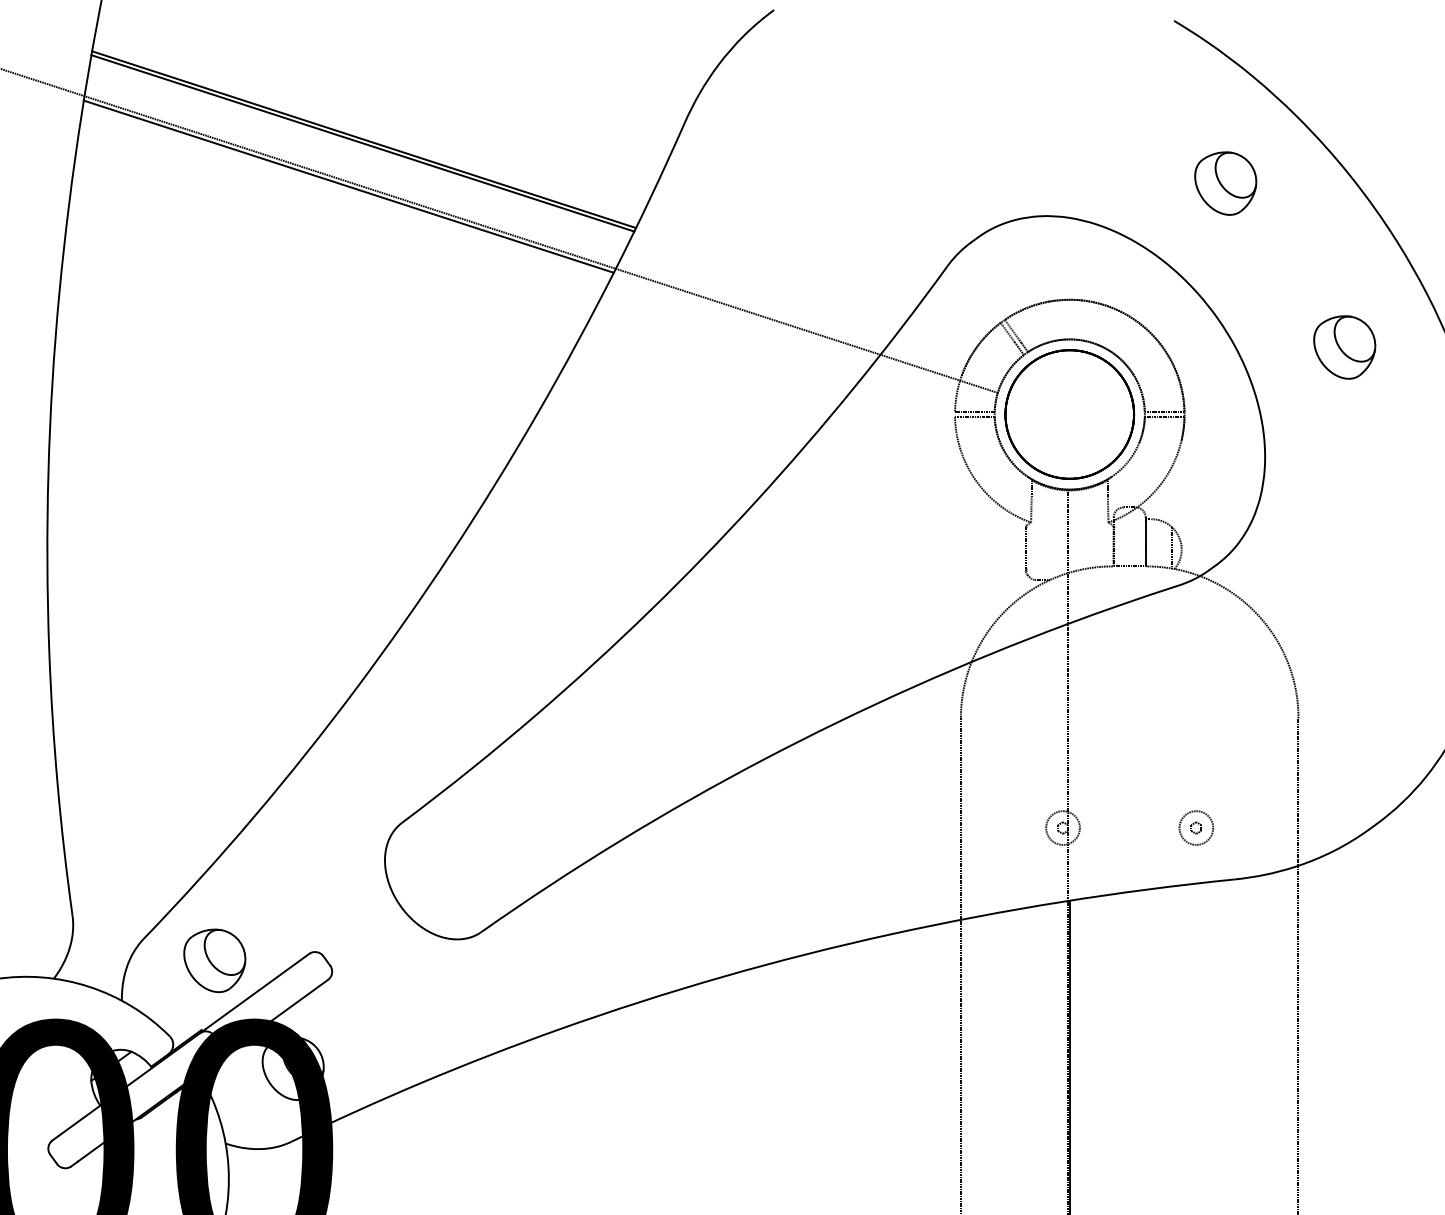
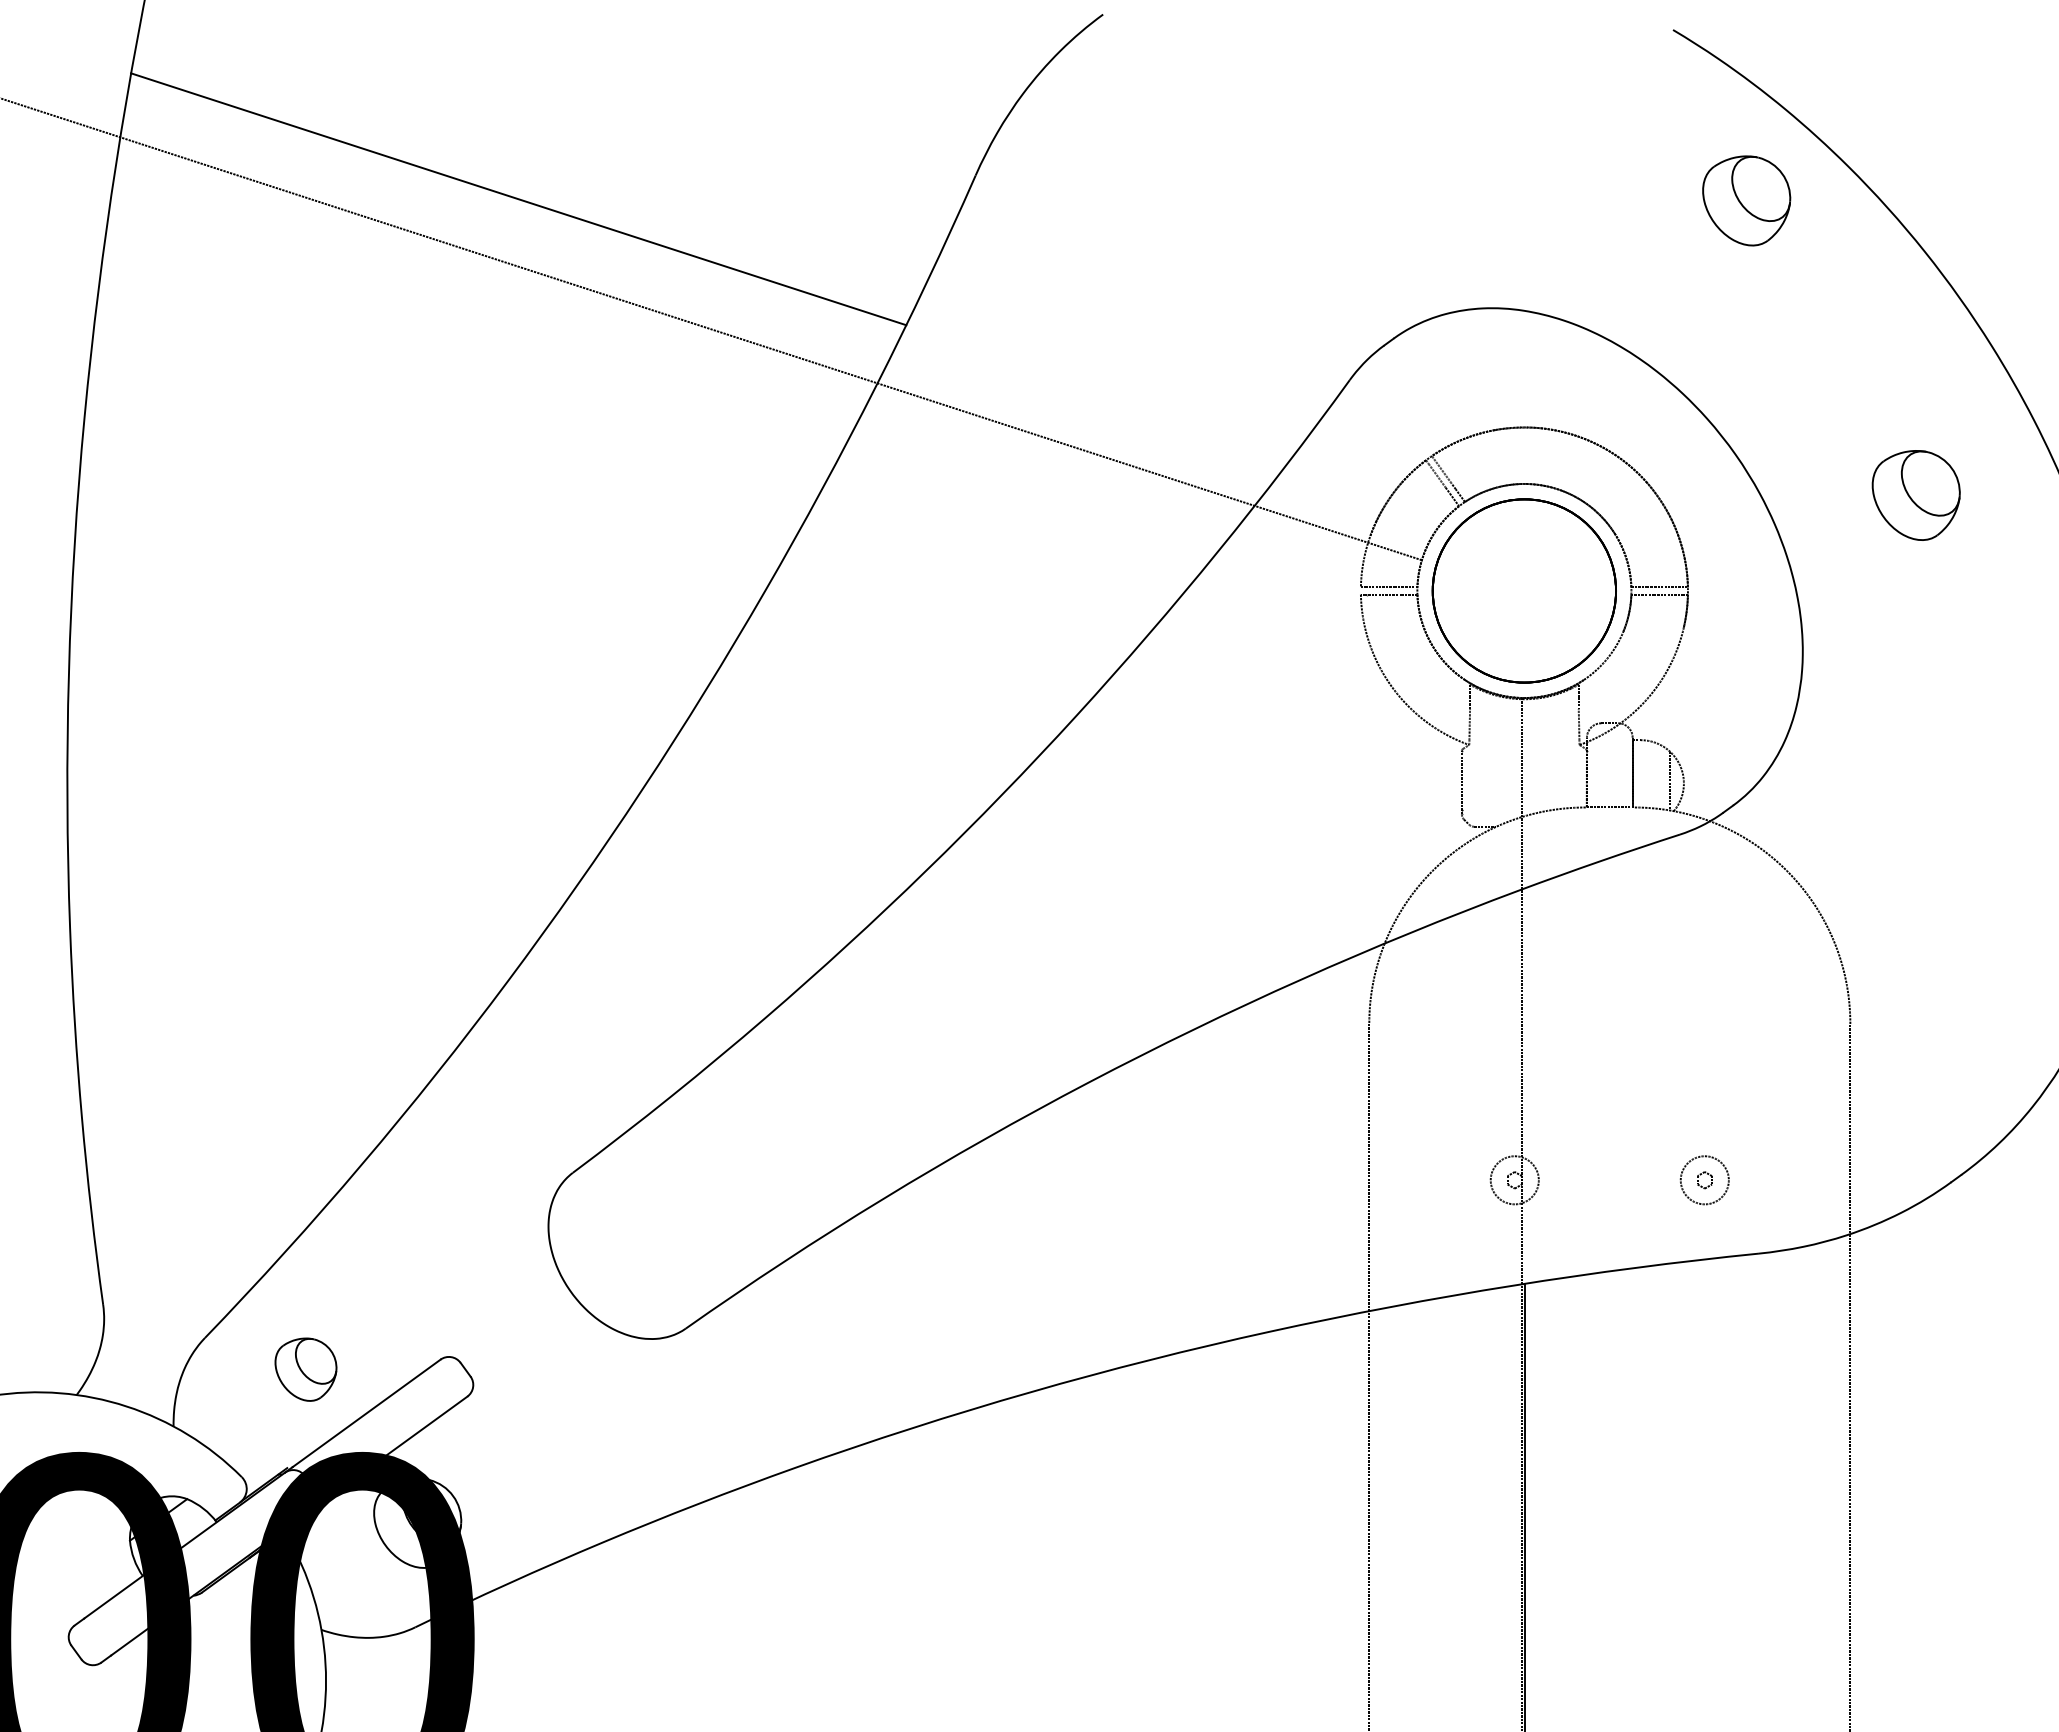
line: (362, 143) -> (516, 204), removed
part: (1225, 183) -> (1746, 200), moved
line: (348, 186) -> (496, 266), removed
part: (214, 960) -> (305, 1369), size x0.7

